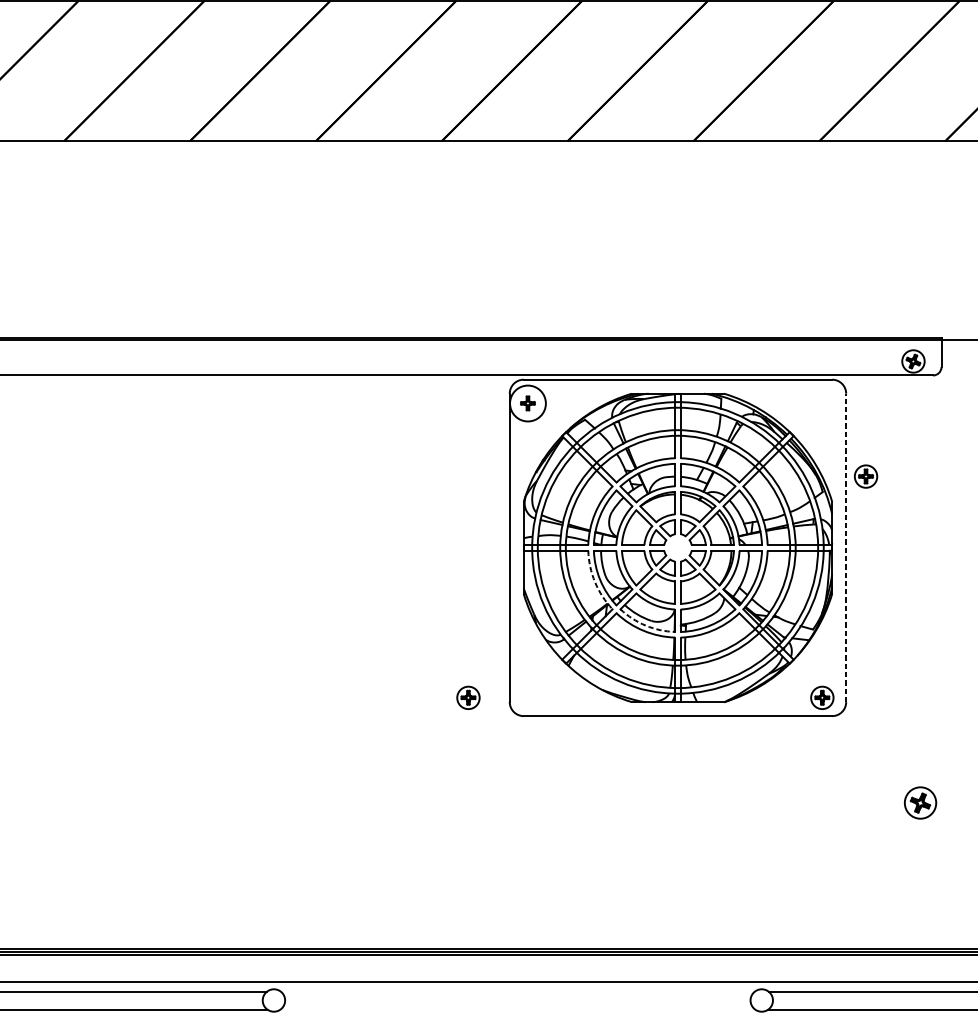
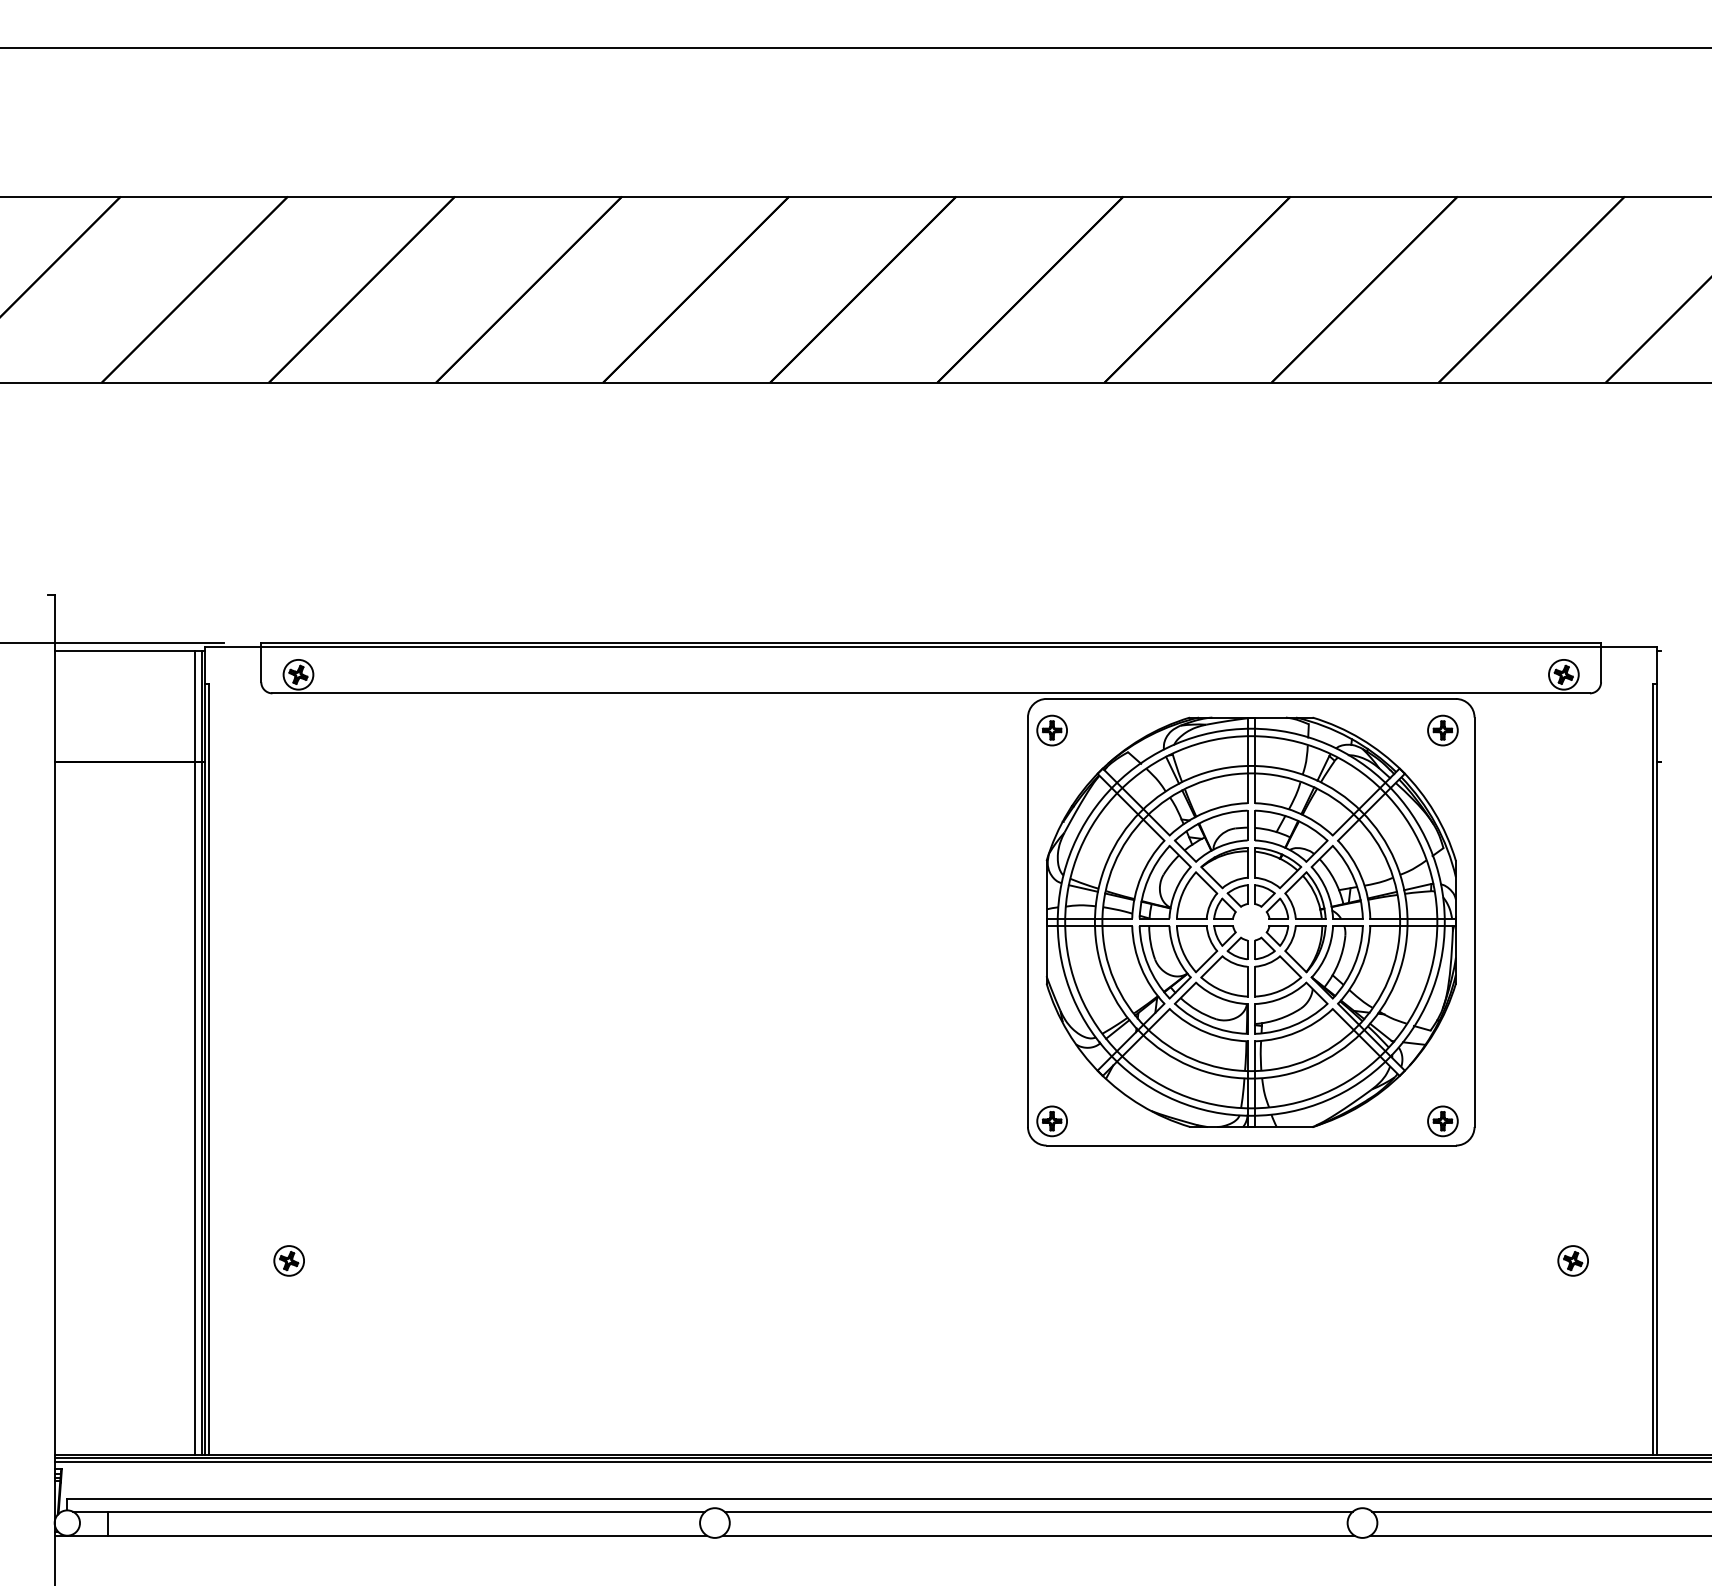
circle: (528, 403) -> (1052, 730), size x0.62
part: (865, 476) -> (1442, 730), moved
line: (846, 548) -> (1474, 922), dashed -> solid
arc: (595, 581) -> (1141, 967), dashed -> solid
arc: (645, 625) -> (1208, 1025), dashed -> solid
part: (467, 698) -> (1051, 1121), moved
part: (919, 802) -> (1572, 1260), size x0.71
line: (517, 991) -> (1038, 1511), added
line: (517, 1009) -> (1038, 1535), added

